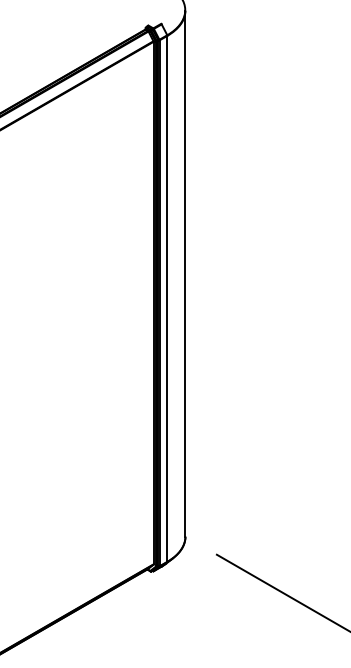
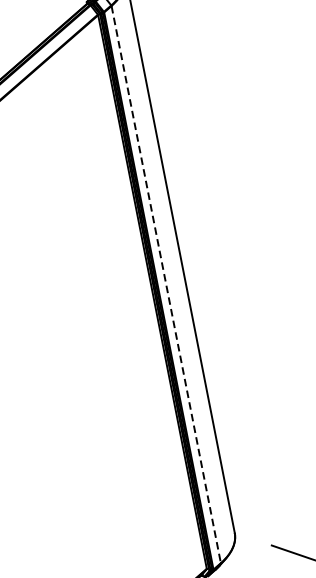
line: (167, 298) -> (166, 284), solid -> dashed

